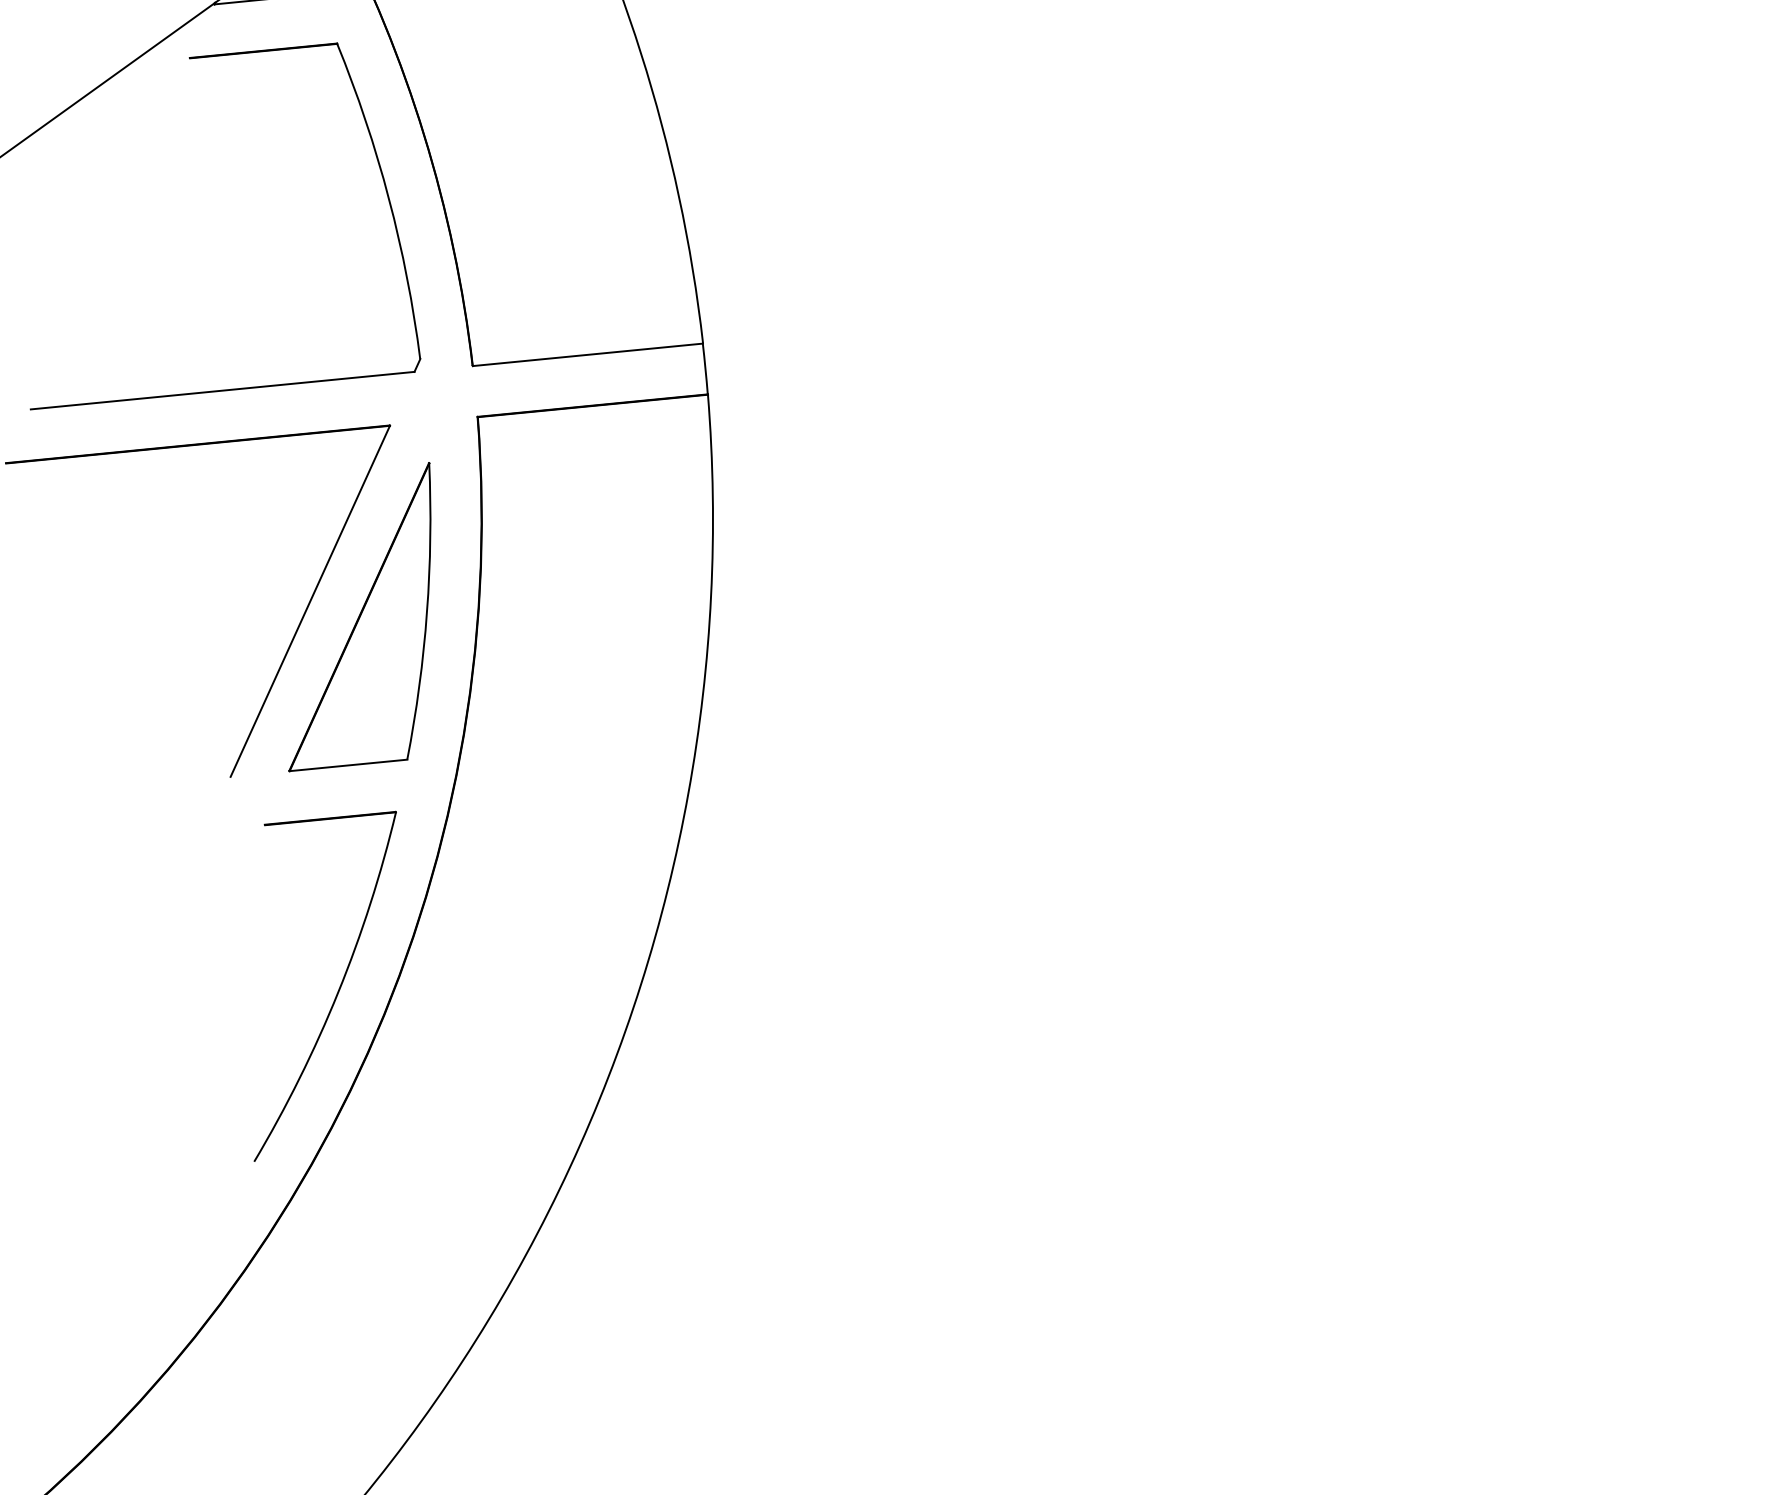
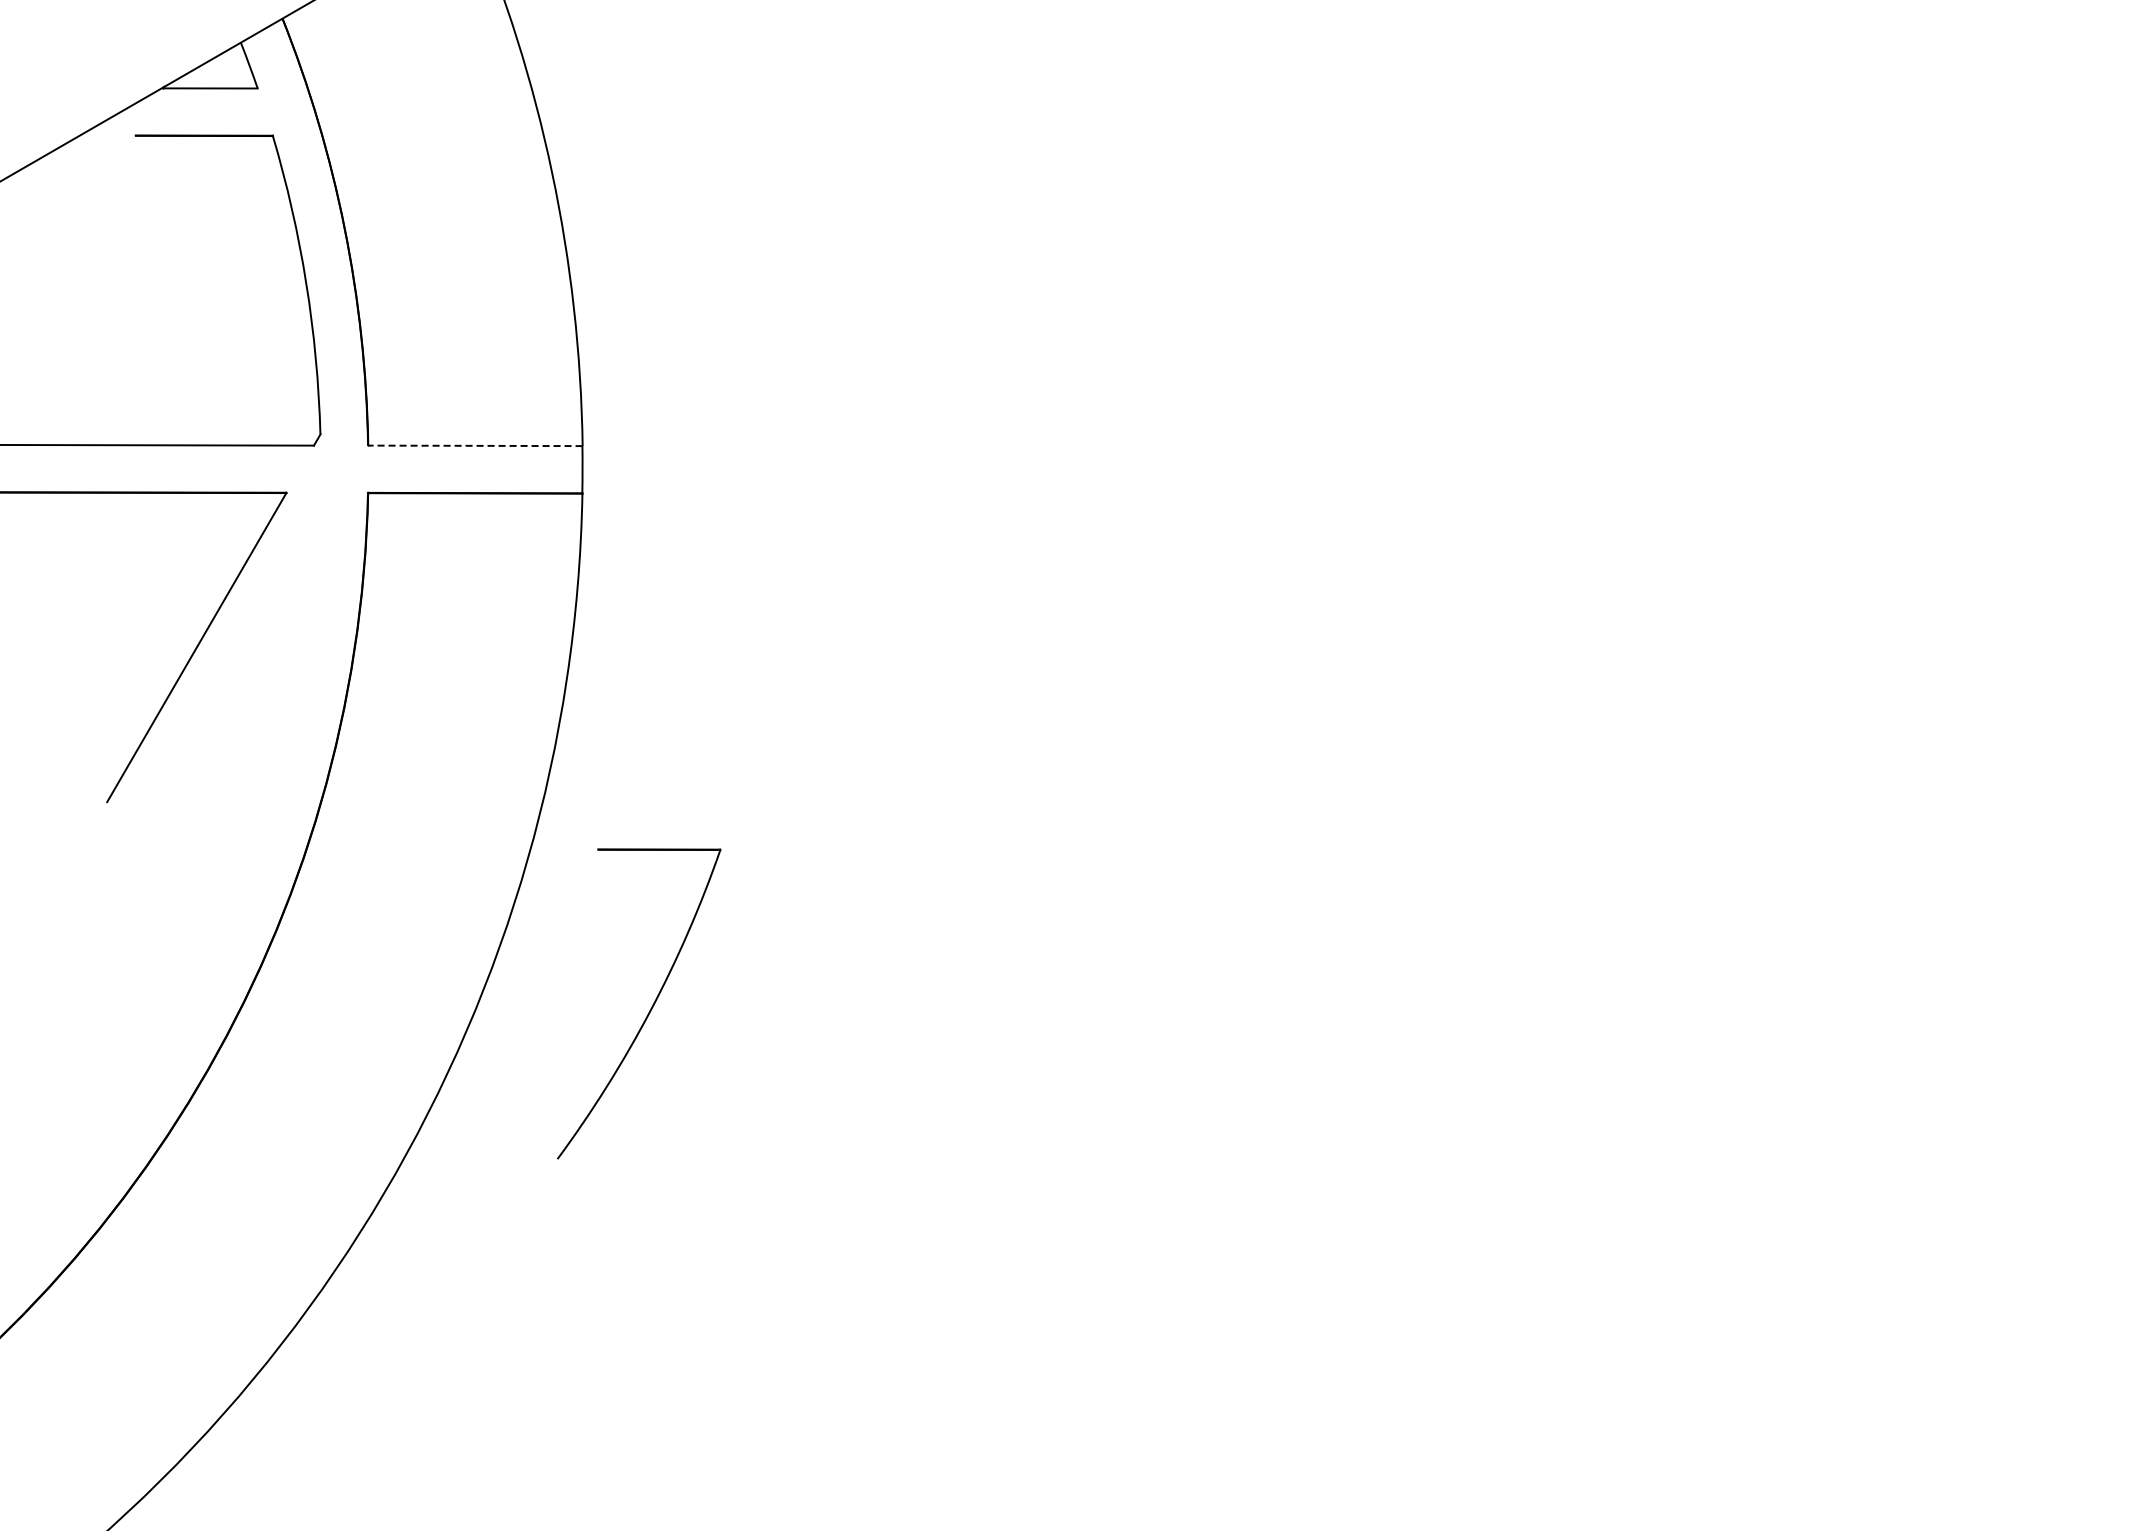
line: (586, 354) -> (474, 445), solid -> dashed
part: (359, 616) -> (240, 666), removed
part: (337, 990) -> (650, 1008), moved

